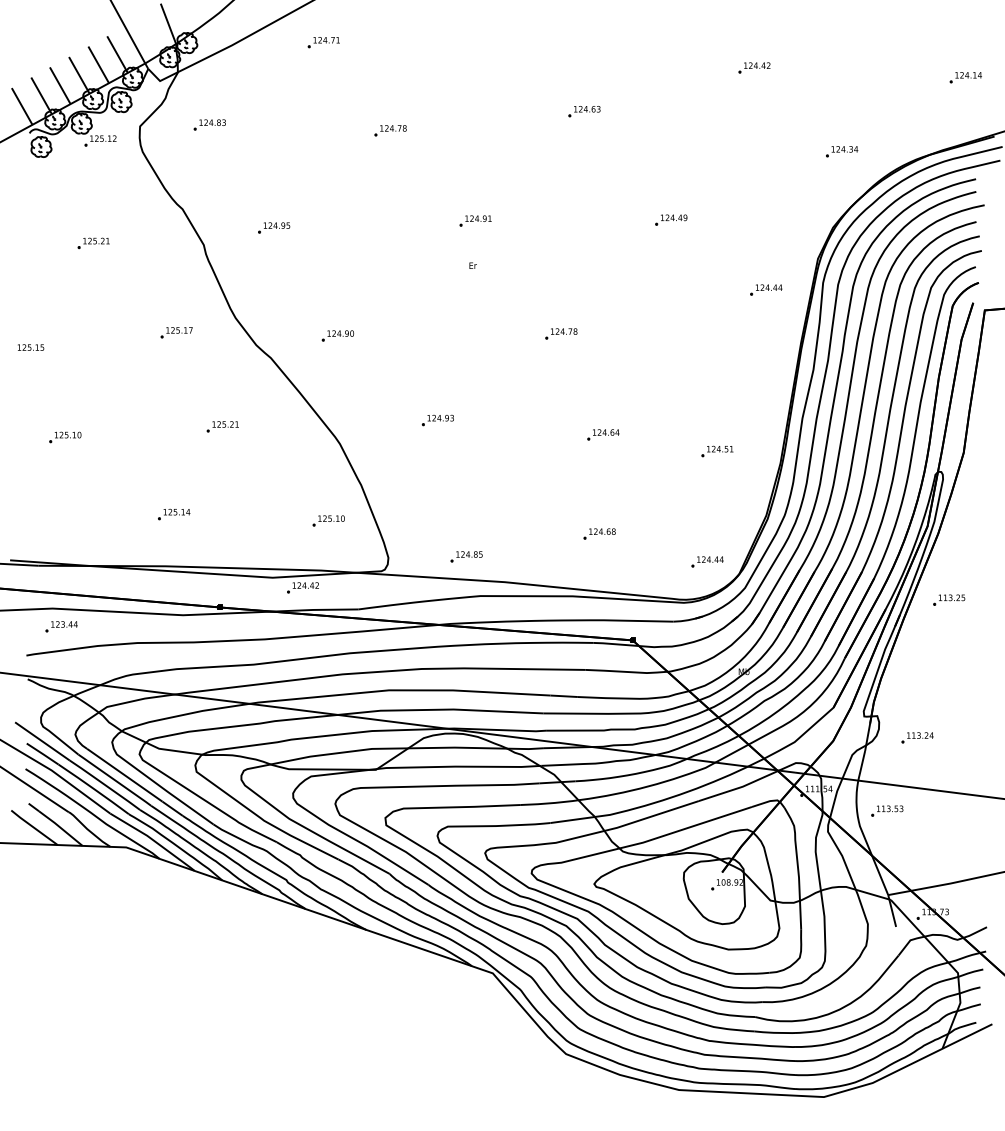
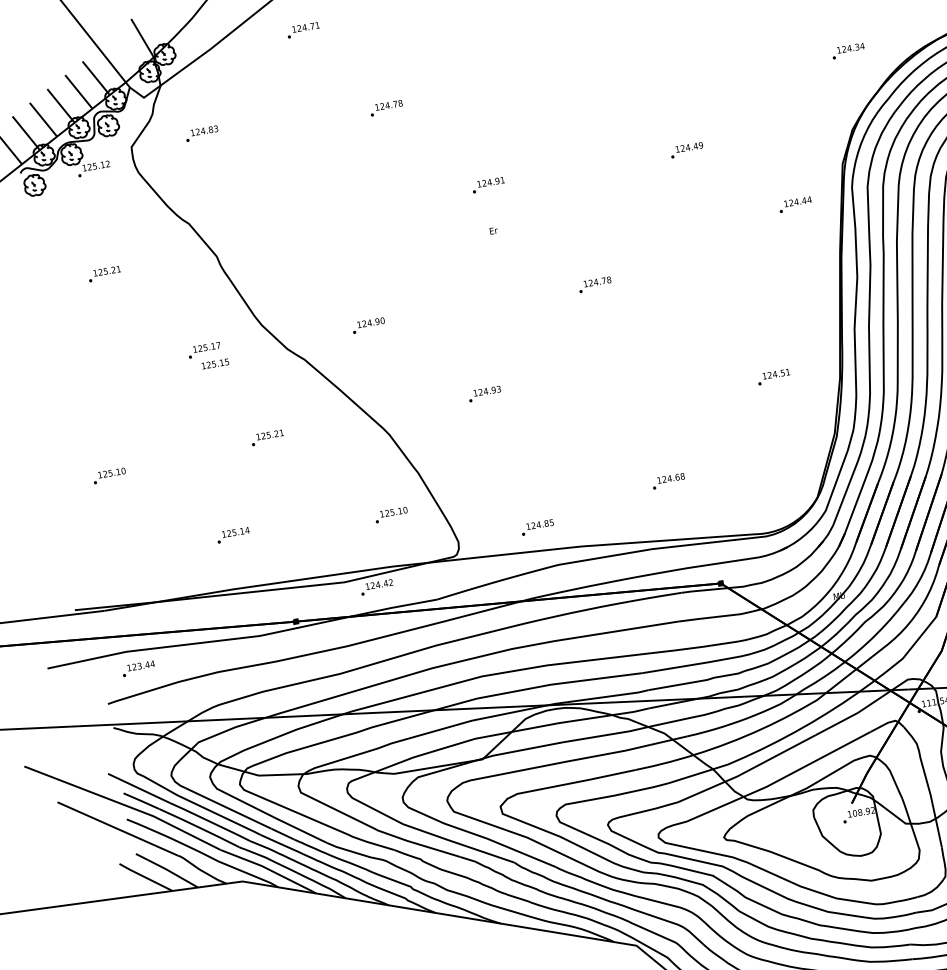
part: (584, 111) -> (580, 54), removed
part: (274, 227) -> (285, 226), removed
text: (31, 347) -> (215, 363), moved
part: (603, 434) -> (655, 379), removed
part: (707, 561) -> (782, 490), removed

